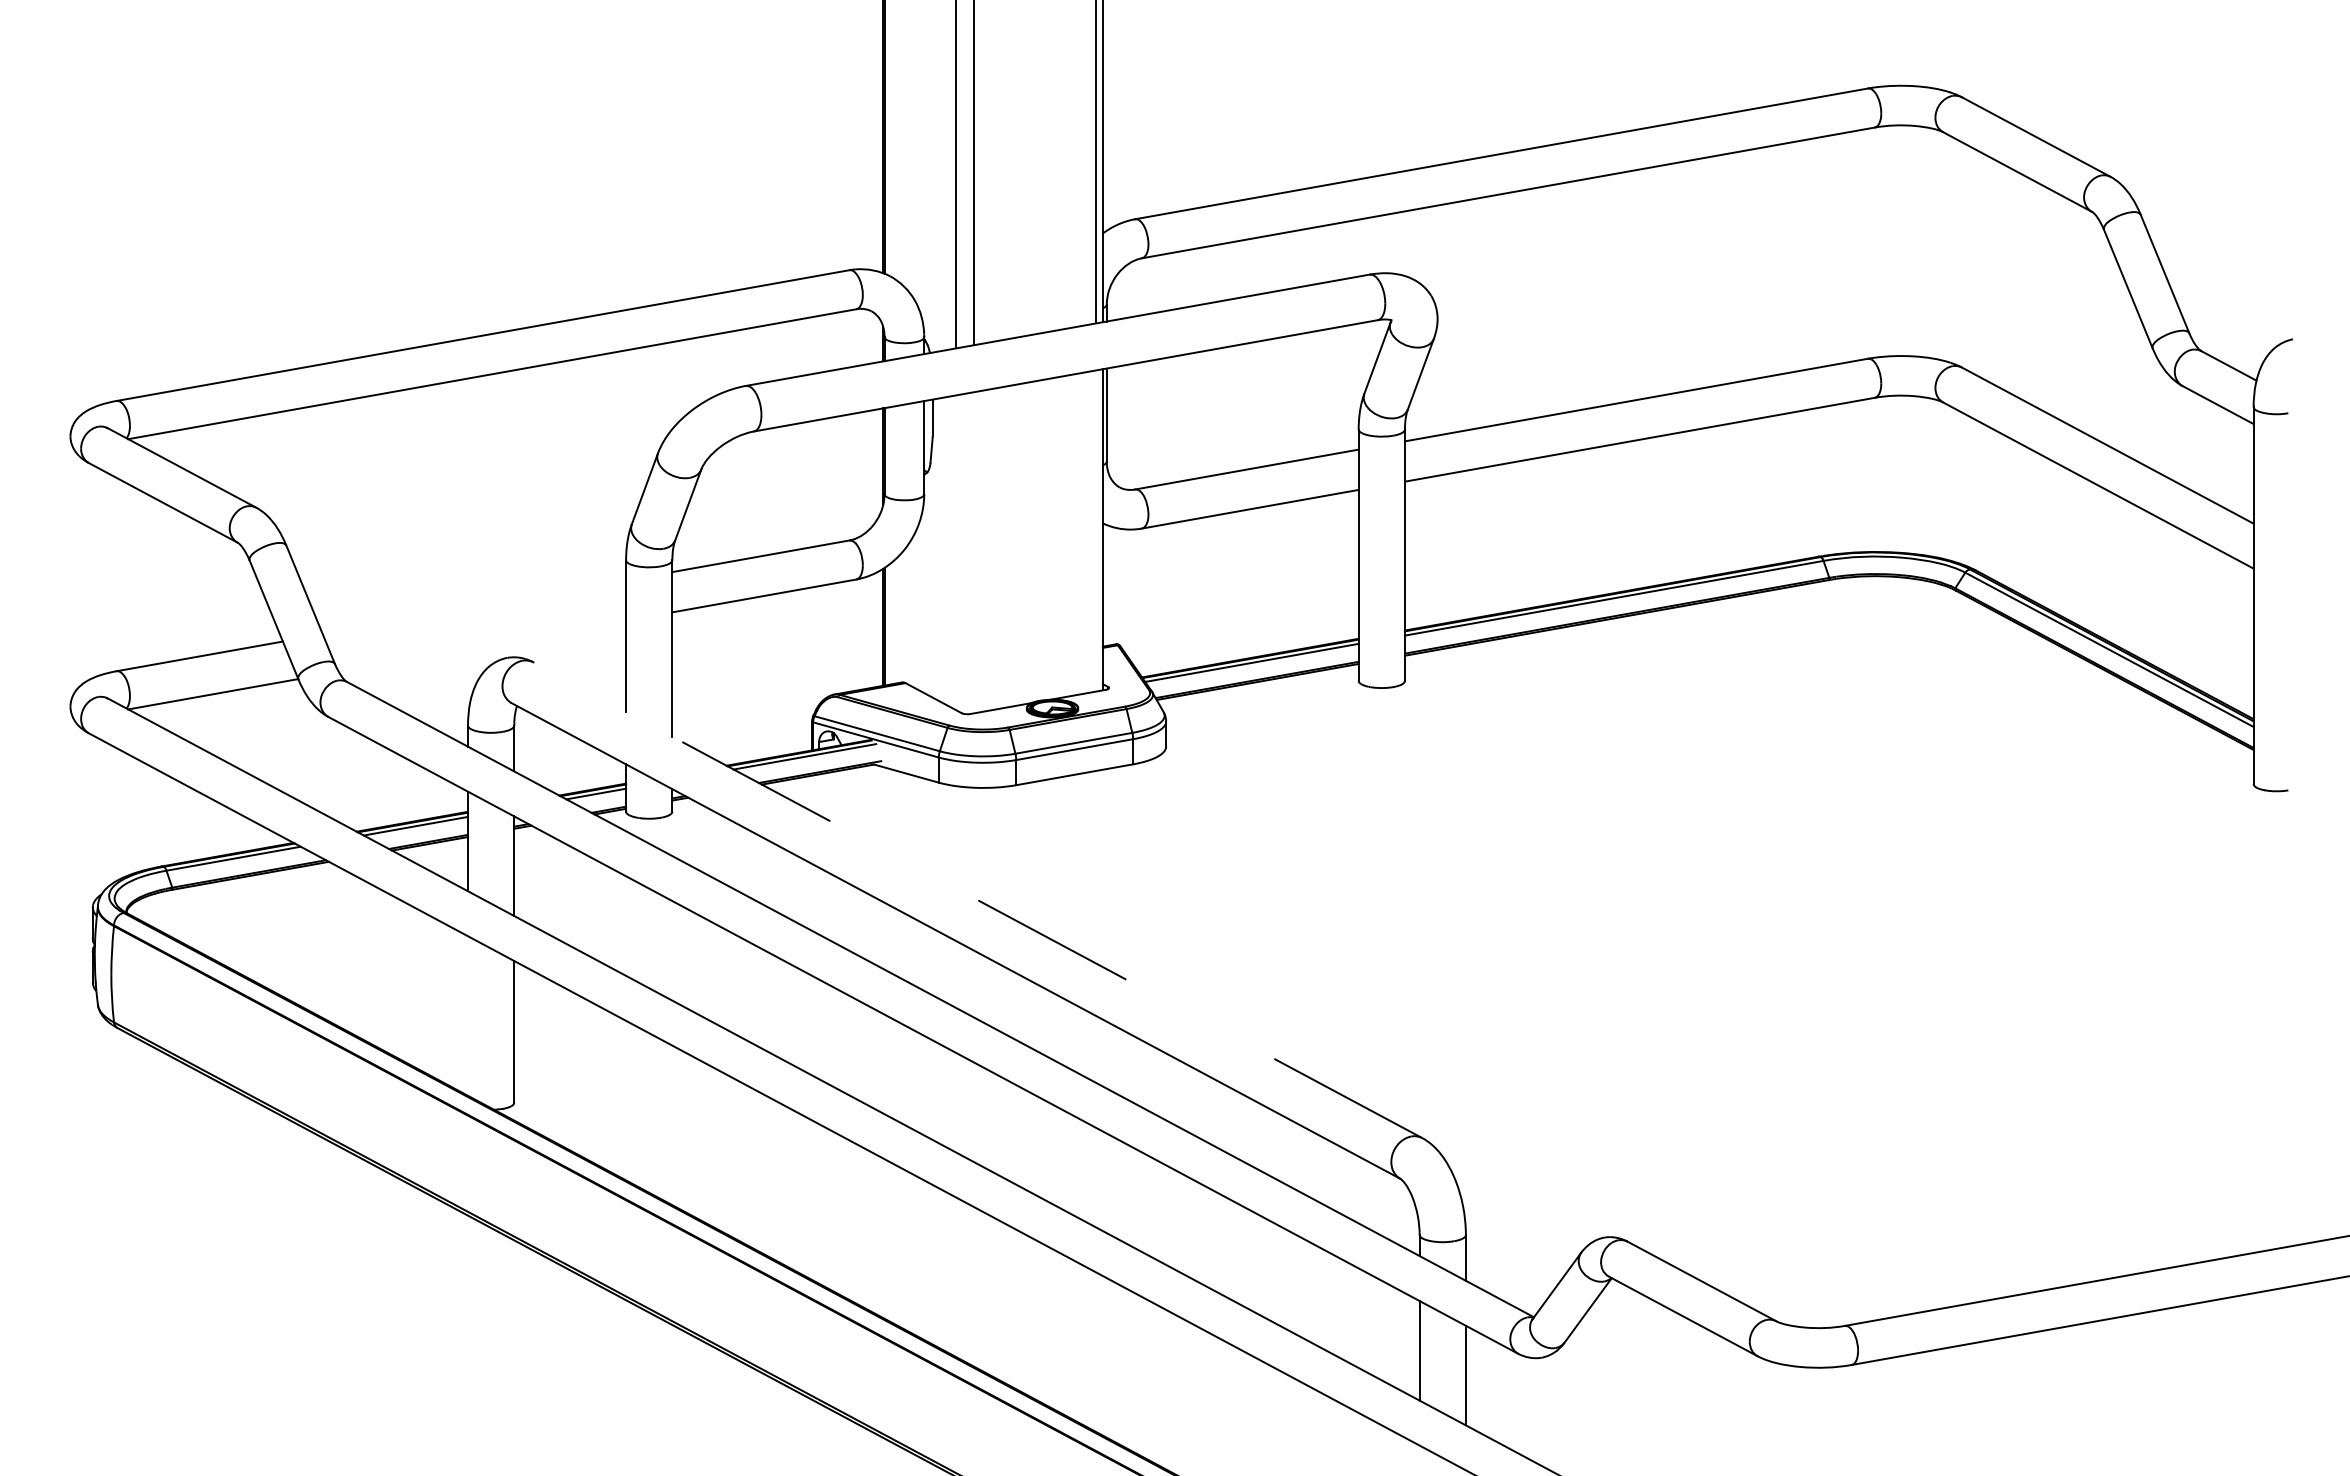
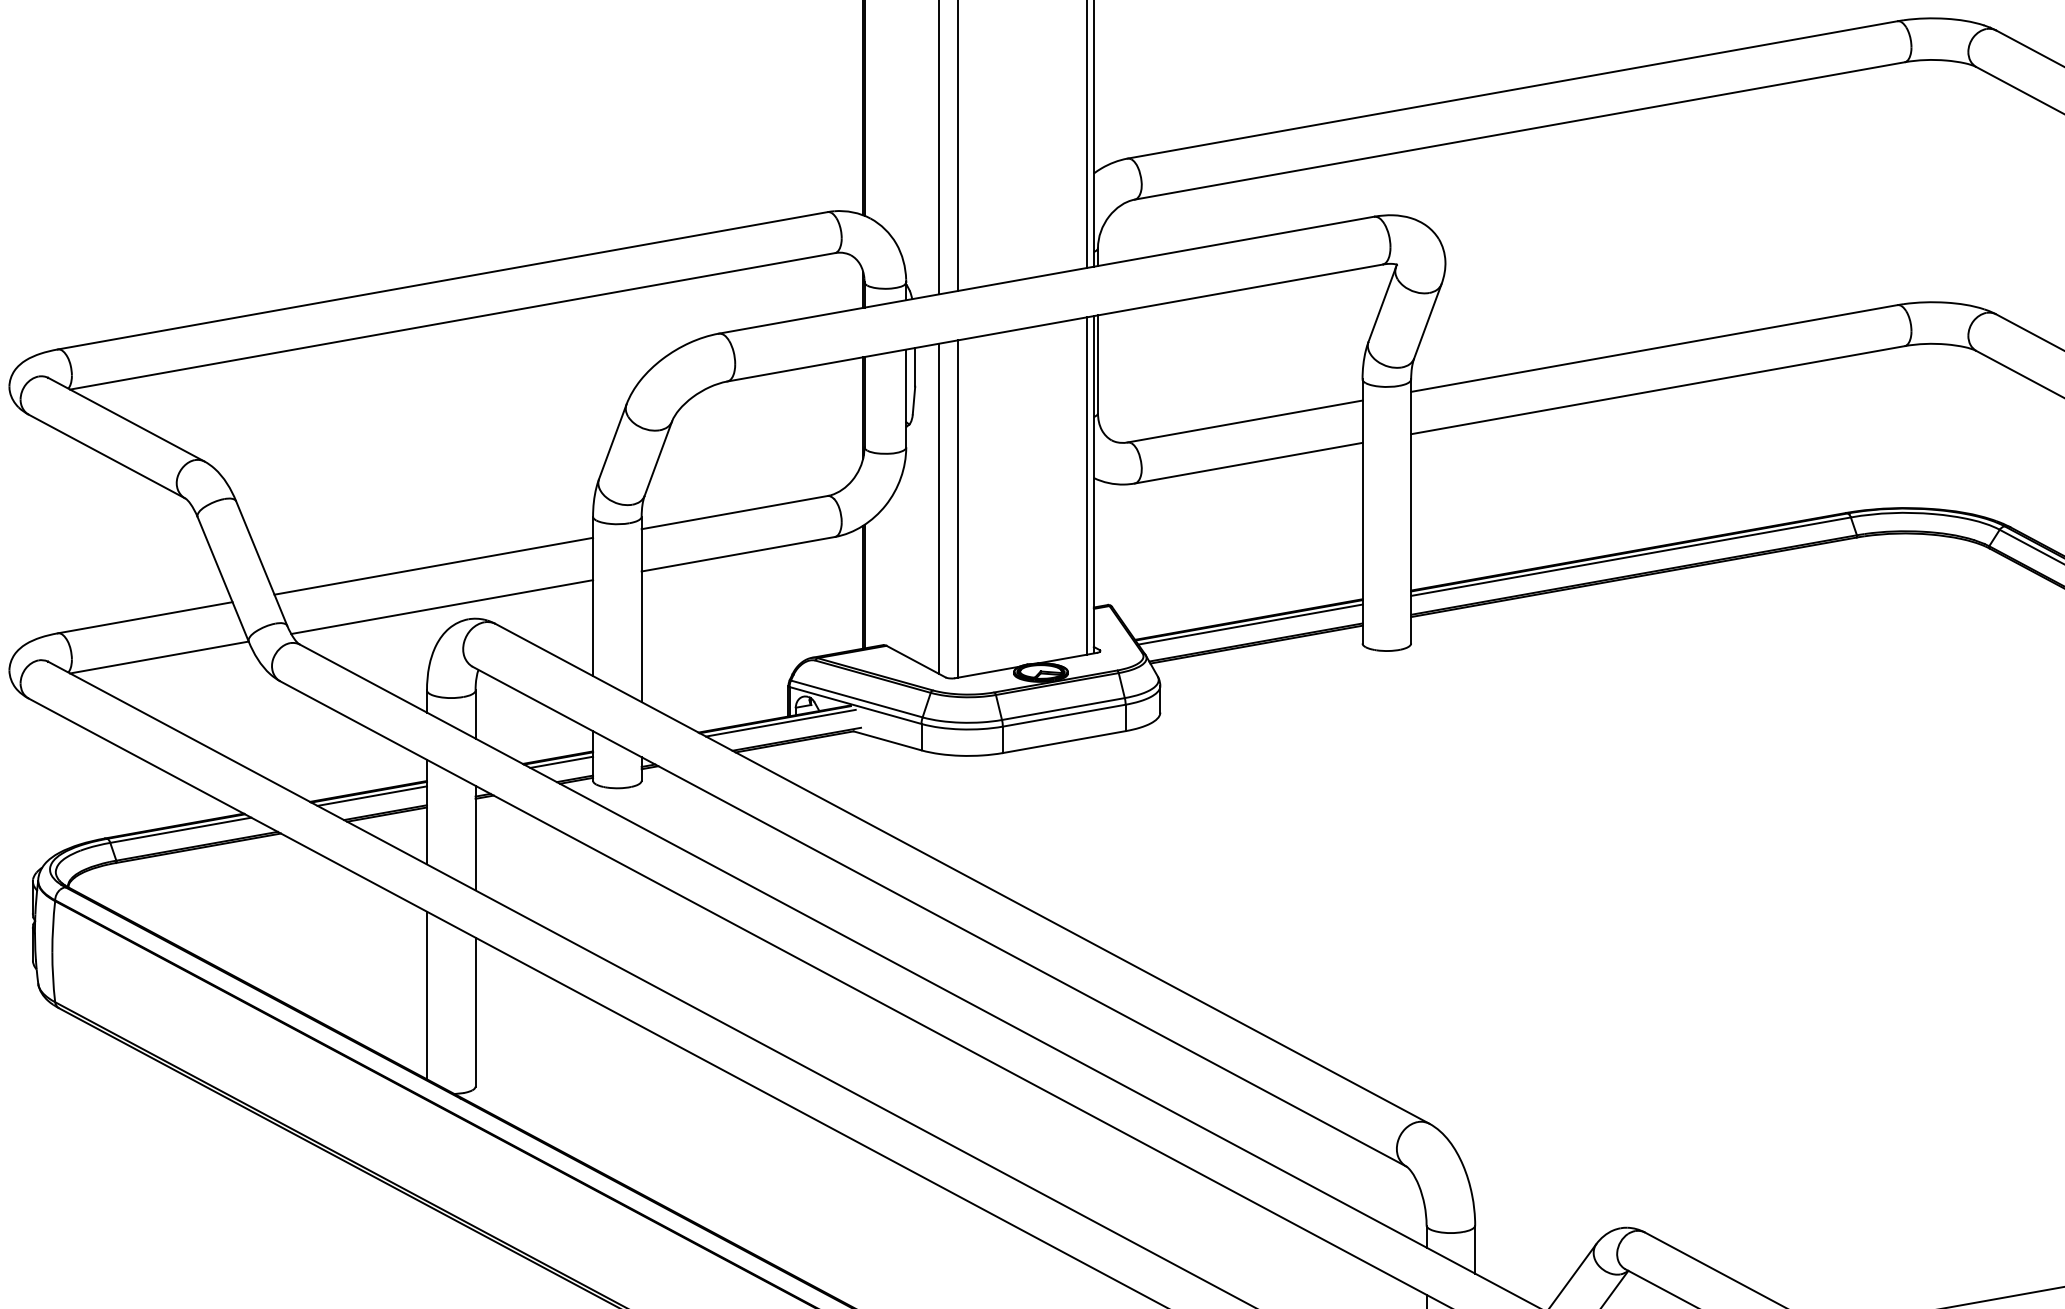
line: (1096, 530) -> (1087, 485), added
line: (955, 552) -> (939, 508), added
line: (973, 552) -> (957, 508), added
line: (474, 607) -> (433, 566), added
line: (482, 645) -> (442, 606), added
line: (977, 899) -> (962, 873), dashed -> solid
line: (468, 1015) -> (427, 994), added

